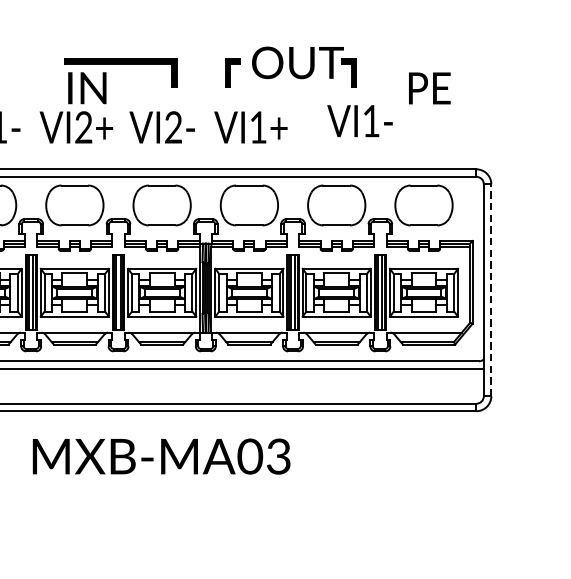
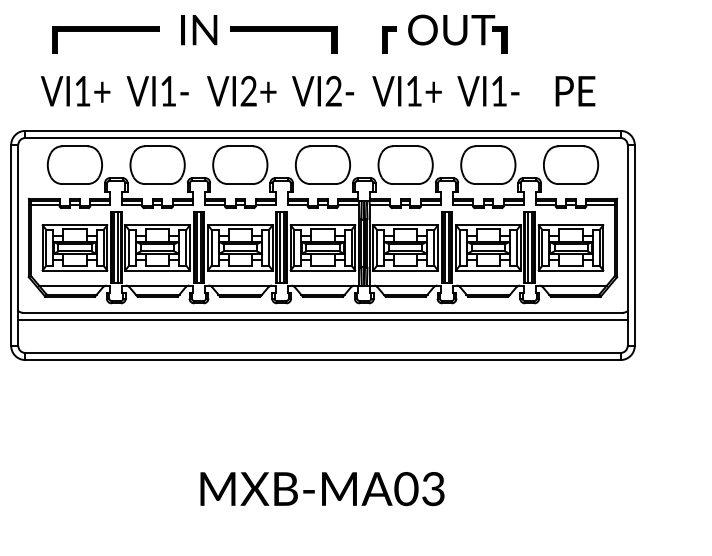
text: (87, 88) -> (199, 30), moved
text: (429, 88) -> (575, 91), moved
text: (360, 121) -> (488, 91), moved
line: (491, 289) -> (634, 244), dashed -> solid
text: (161, 457) -> (322, 489), moved

